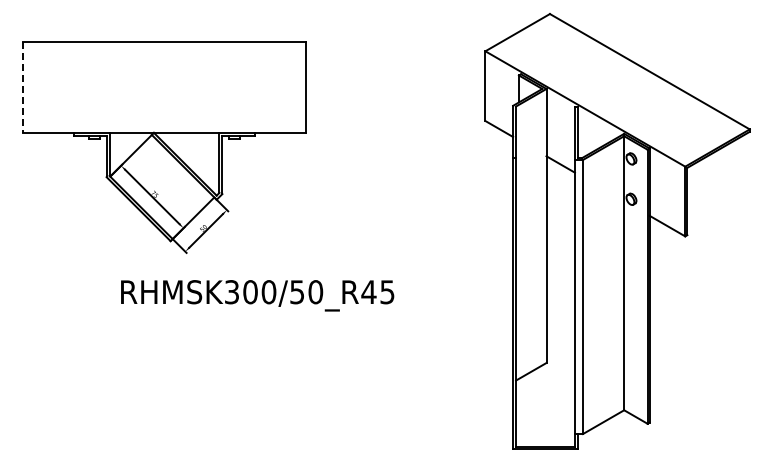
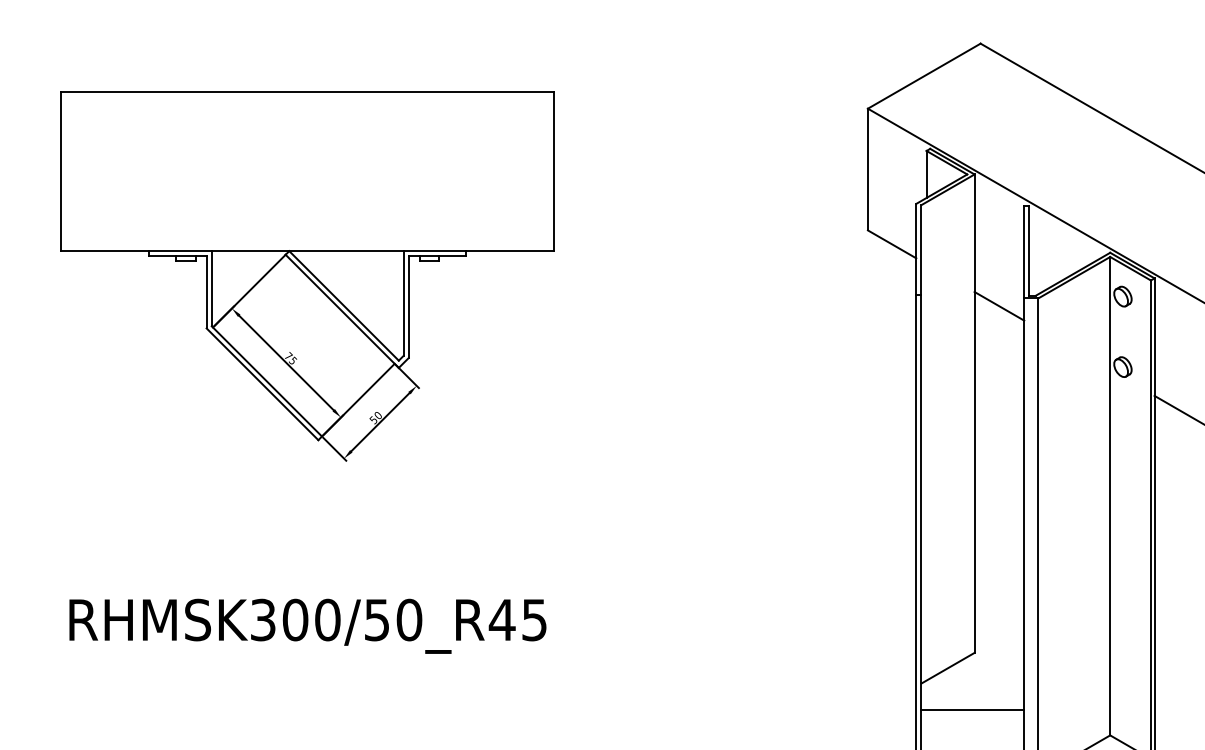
line: (23, 87) -> (61, 171), dashed -> solid
text: (257, 295) -> (307, 625), moved
line: (545, 395) -> (972, 709), added

